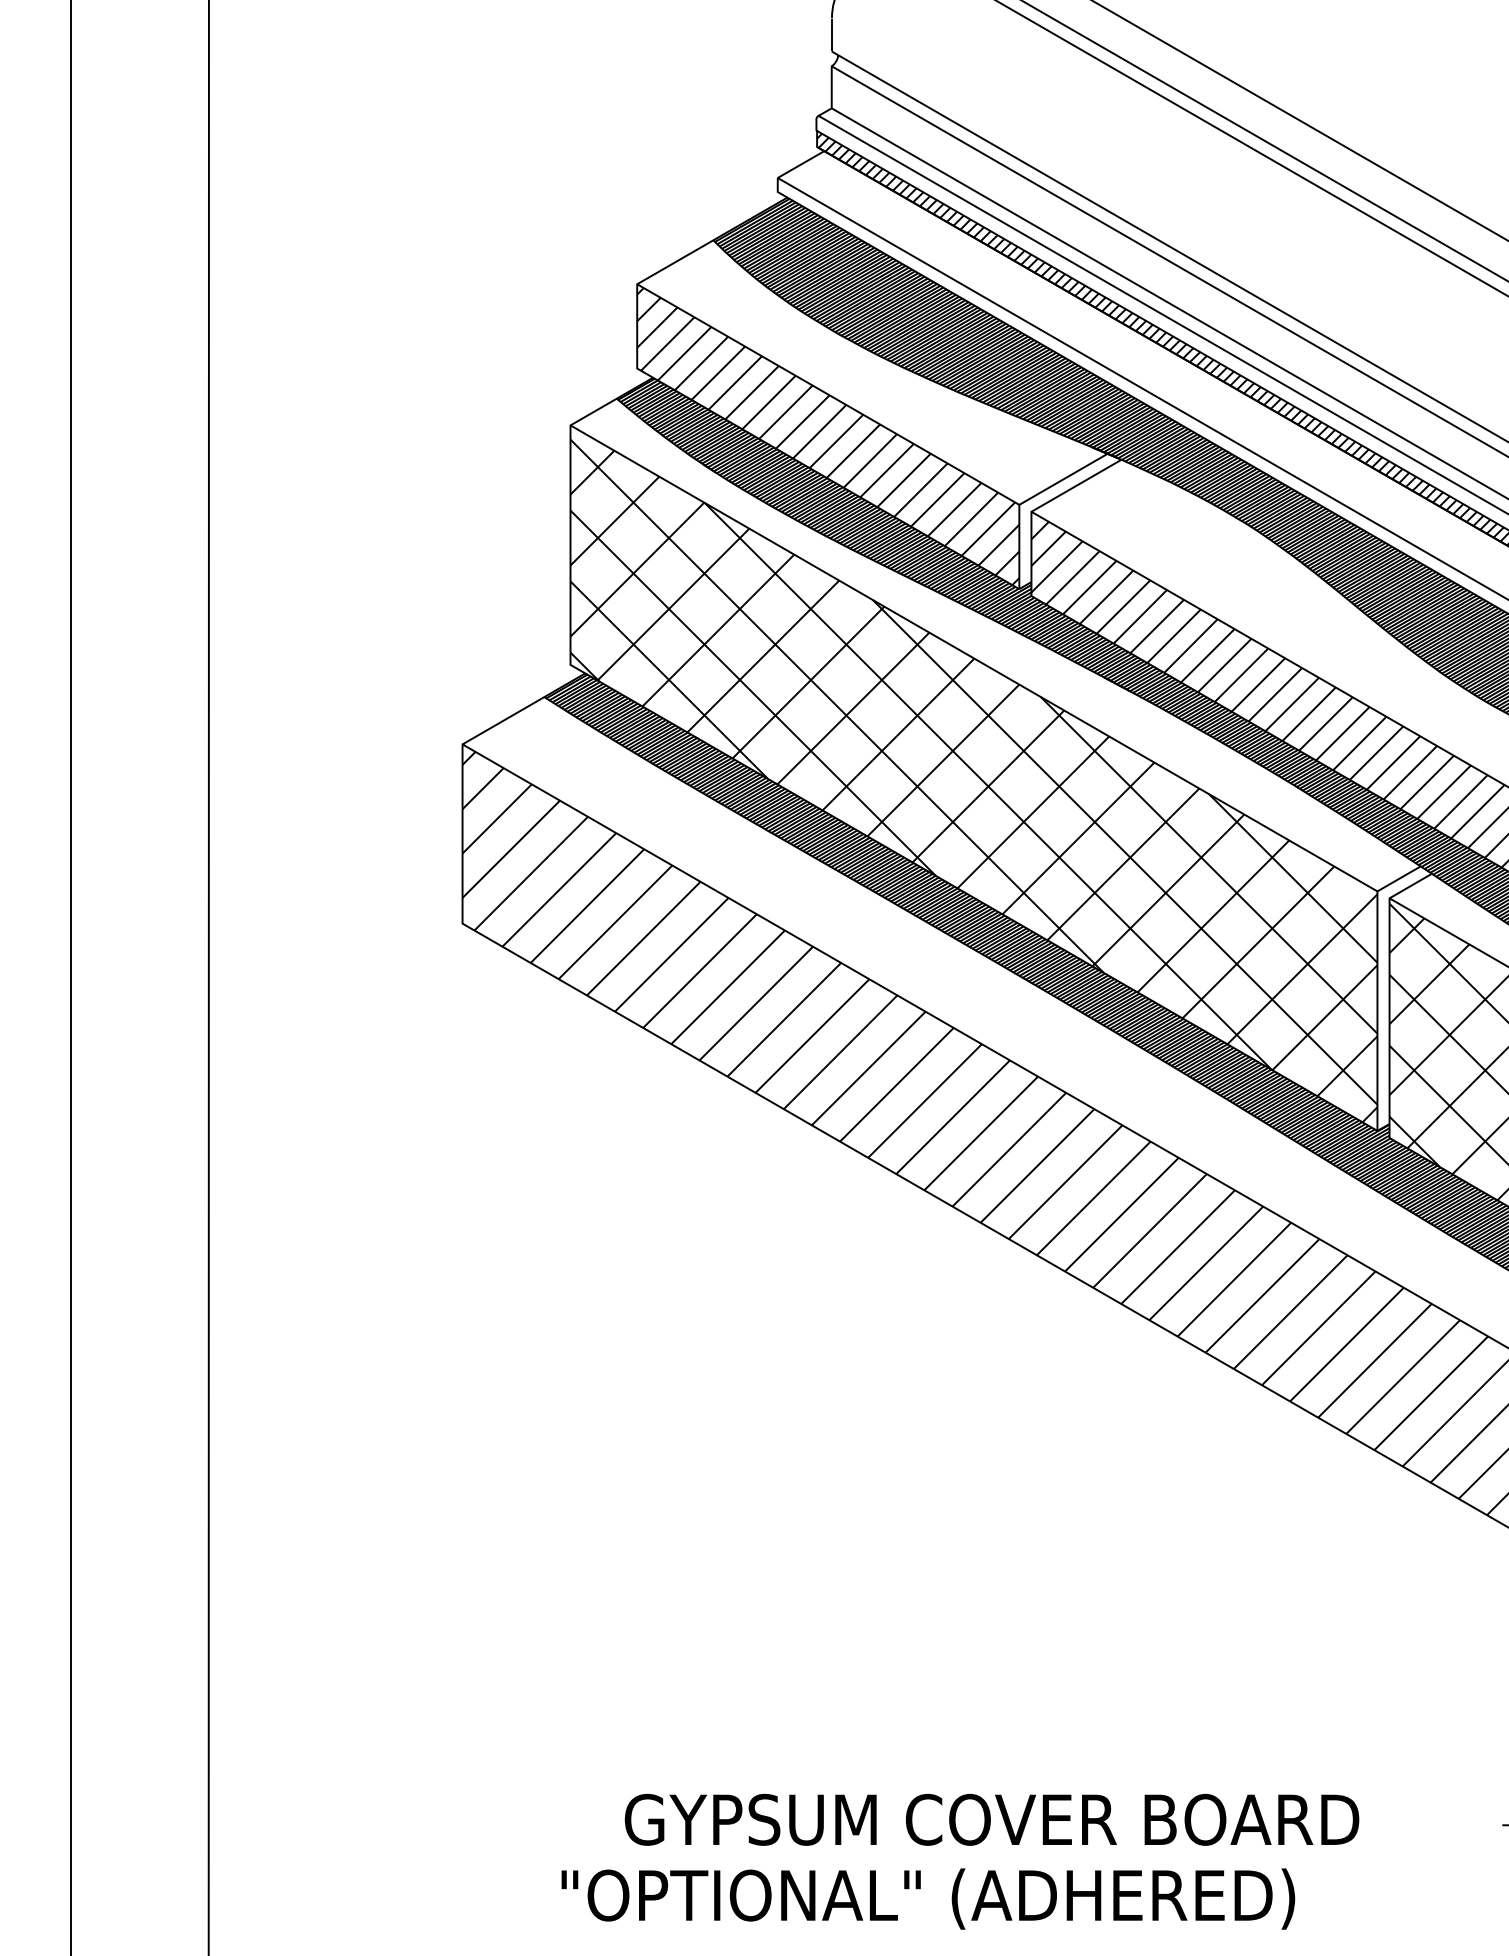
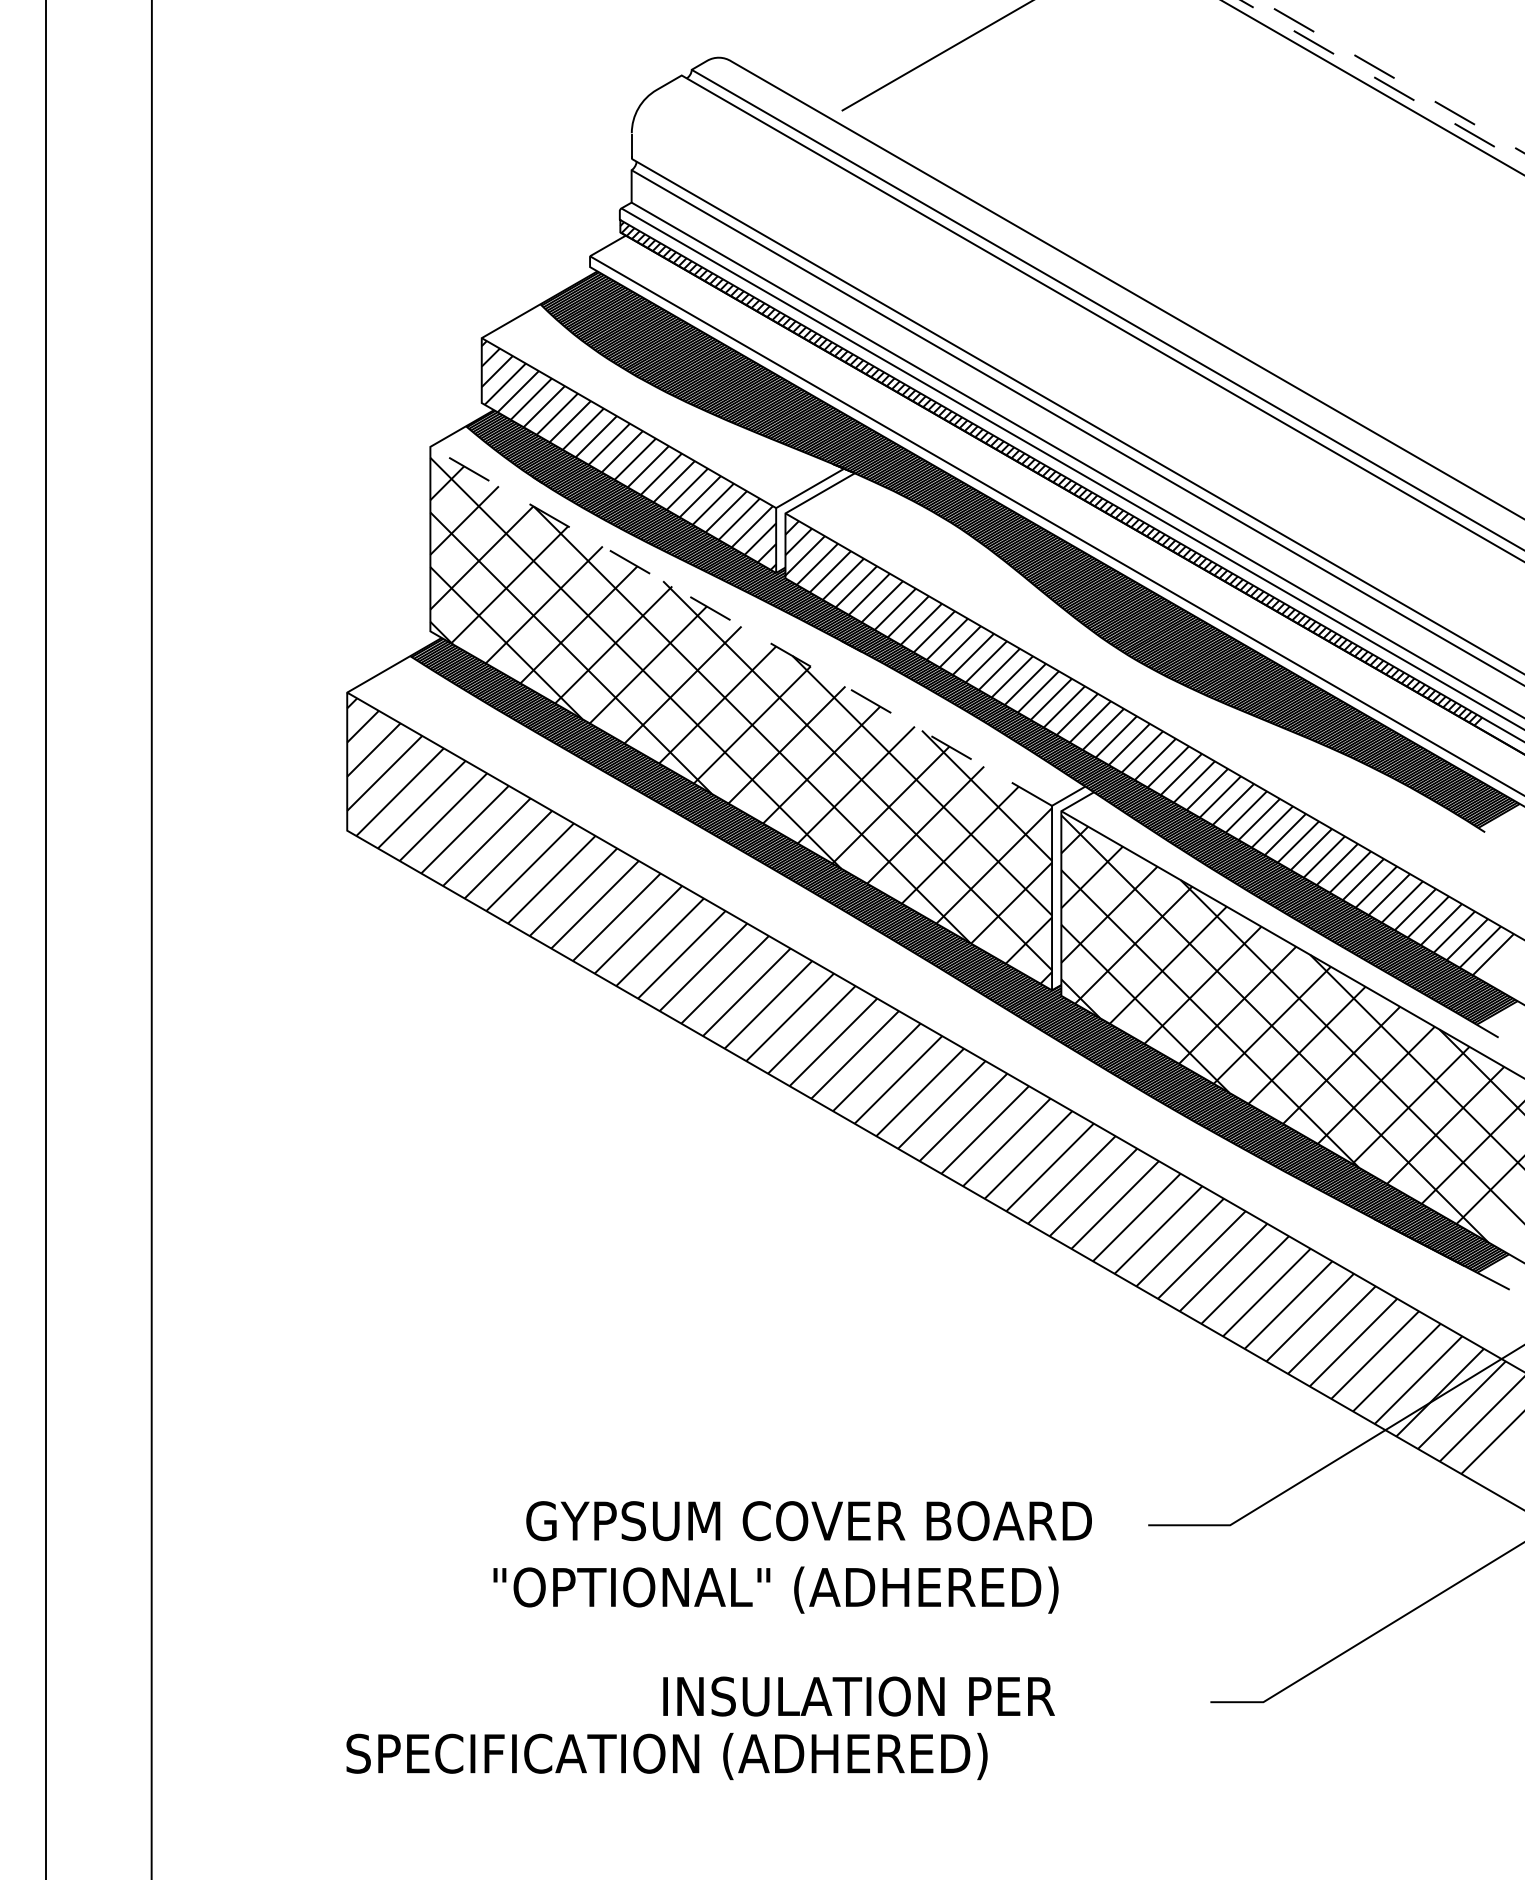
line: (974, 658) -> (741, 626), solid -> dashed
text: (991, 1820) -> (808, 1521), moved
text: (927, 1898) -> (775, 1589), moved

